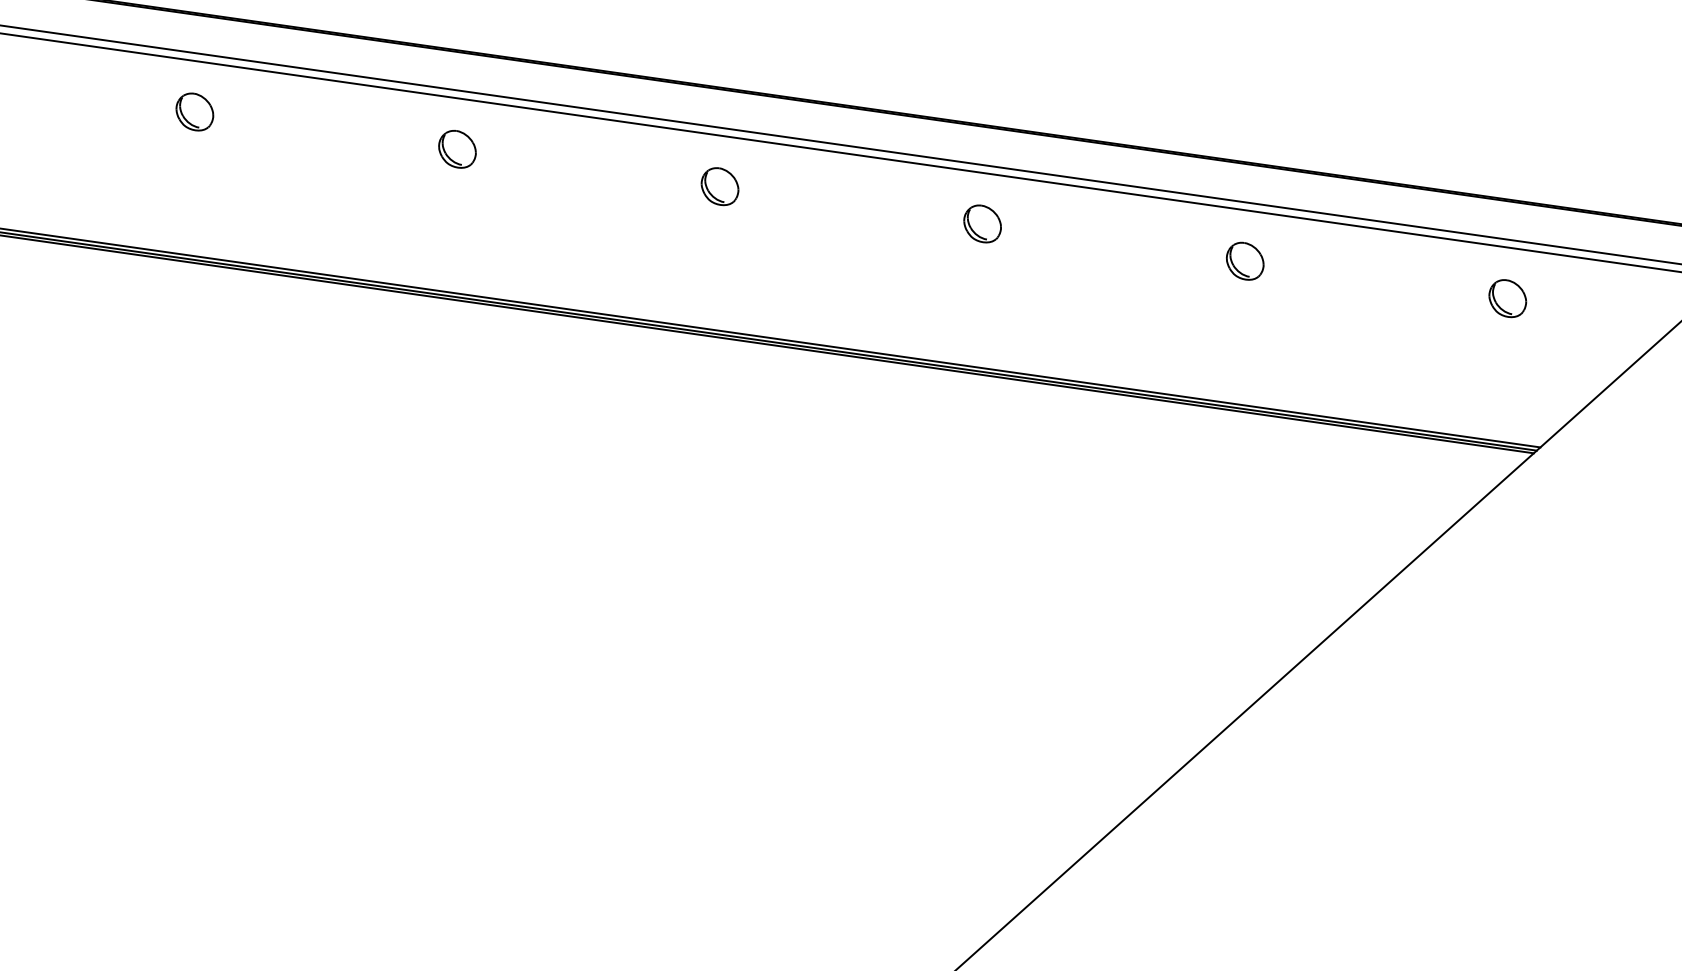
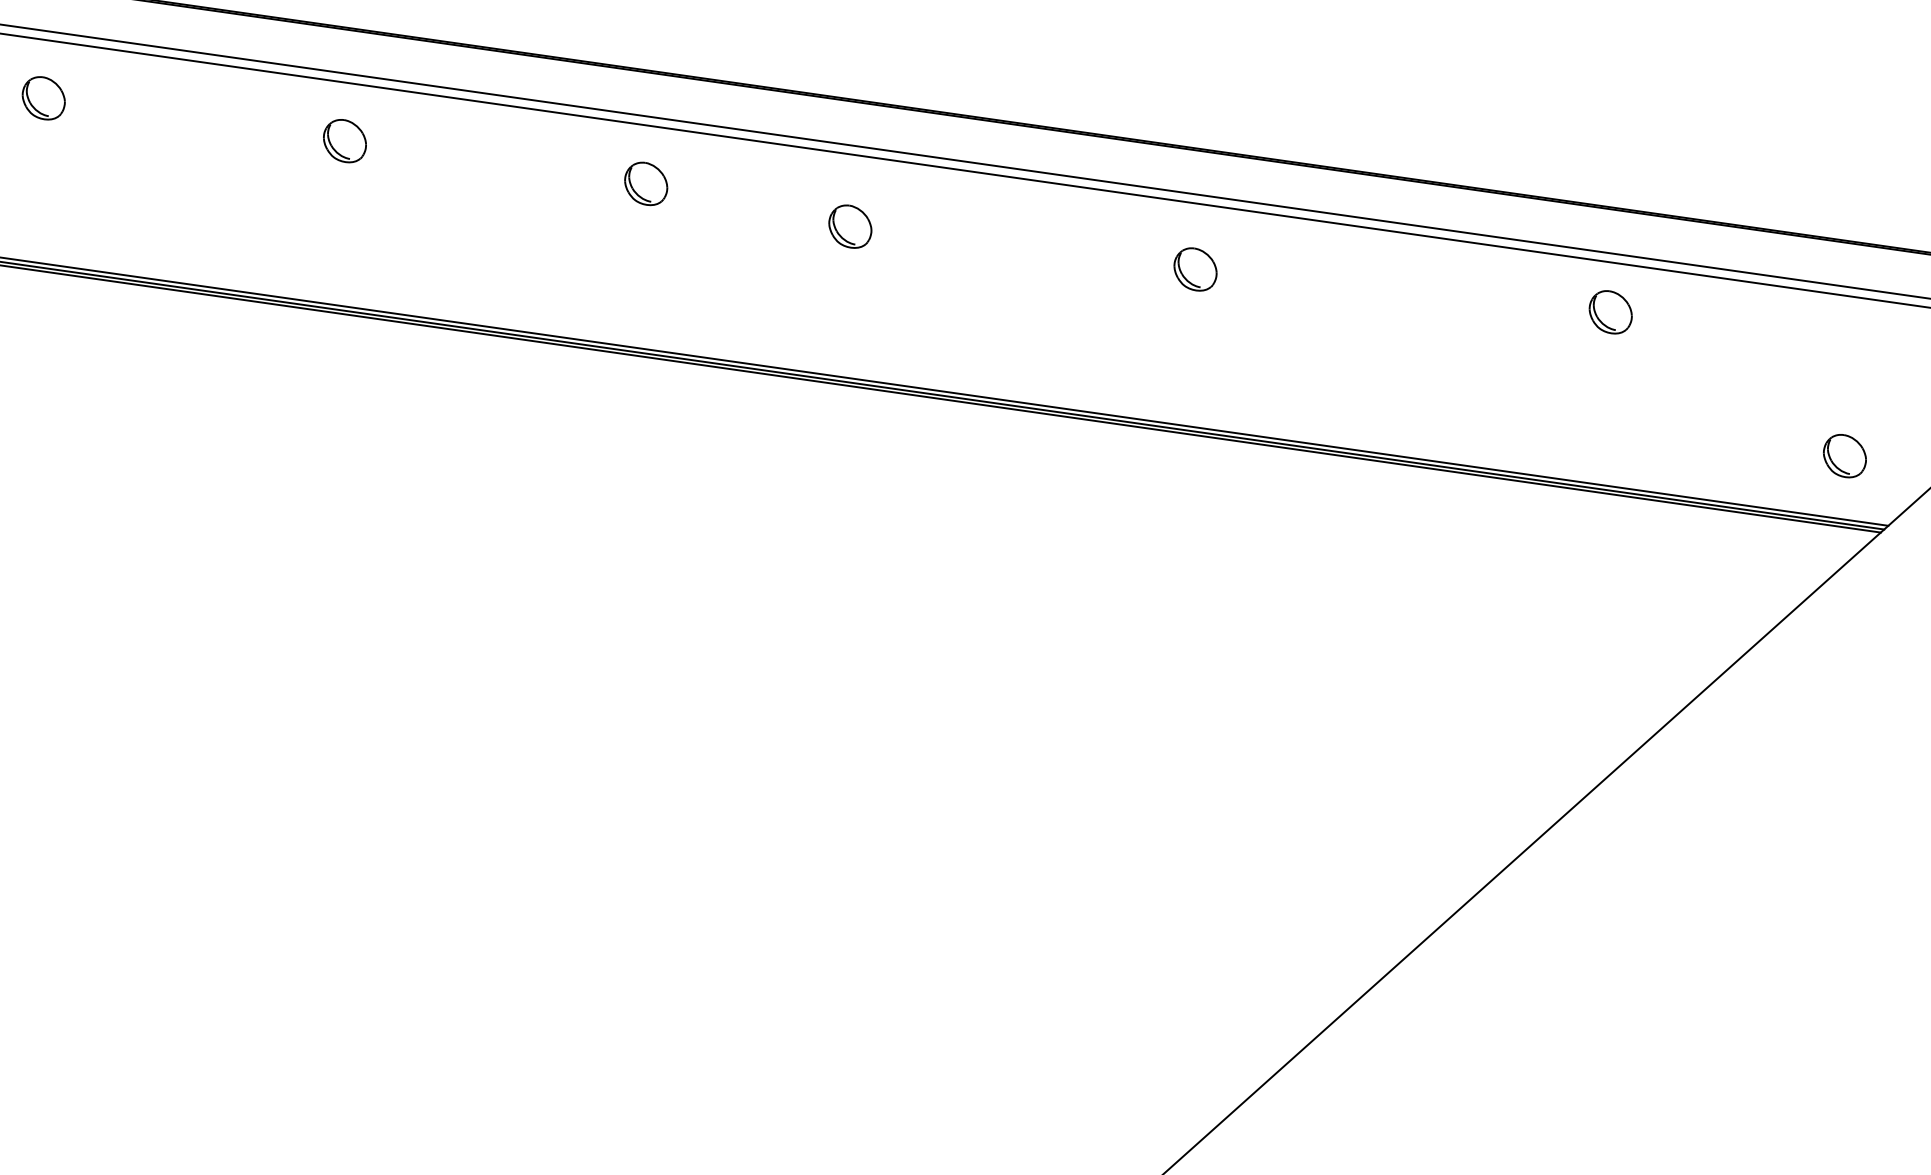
part: (720, 186) -> (850, 226), moved
part: (982, 223) -> (1195, 269), moved
part: (1244, 261) -> (1610, 312), moved
part: (1507, 298) -> (1844, 456), moved

